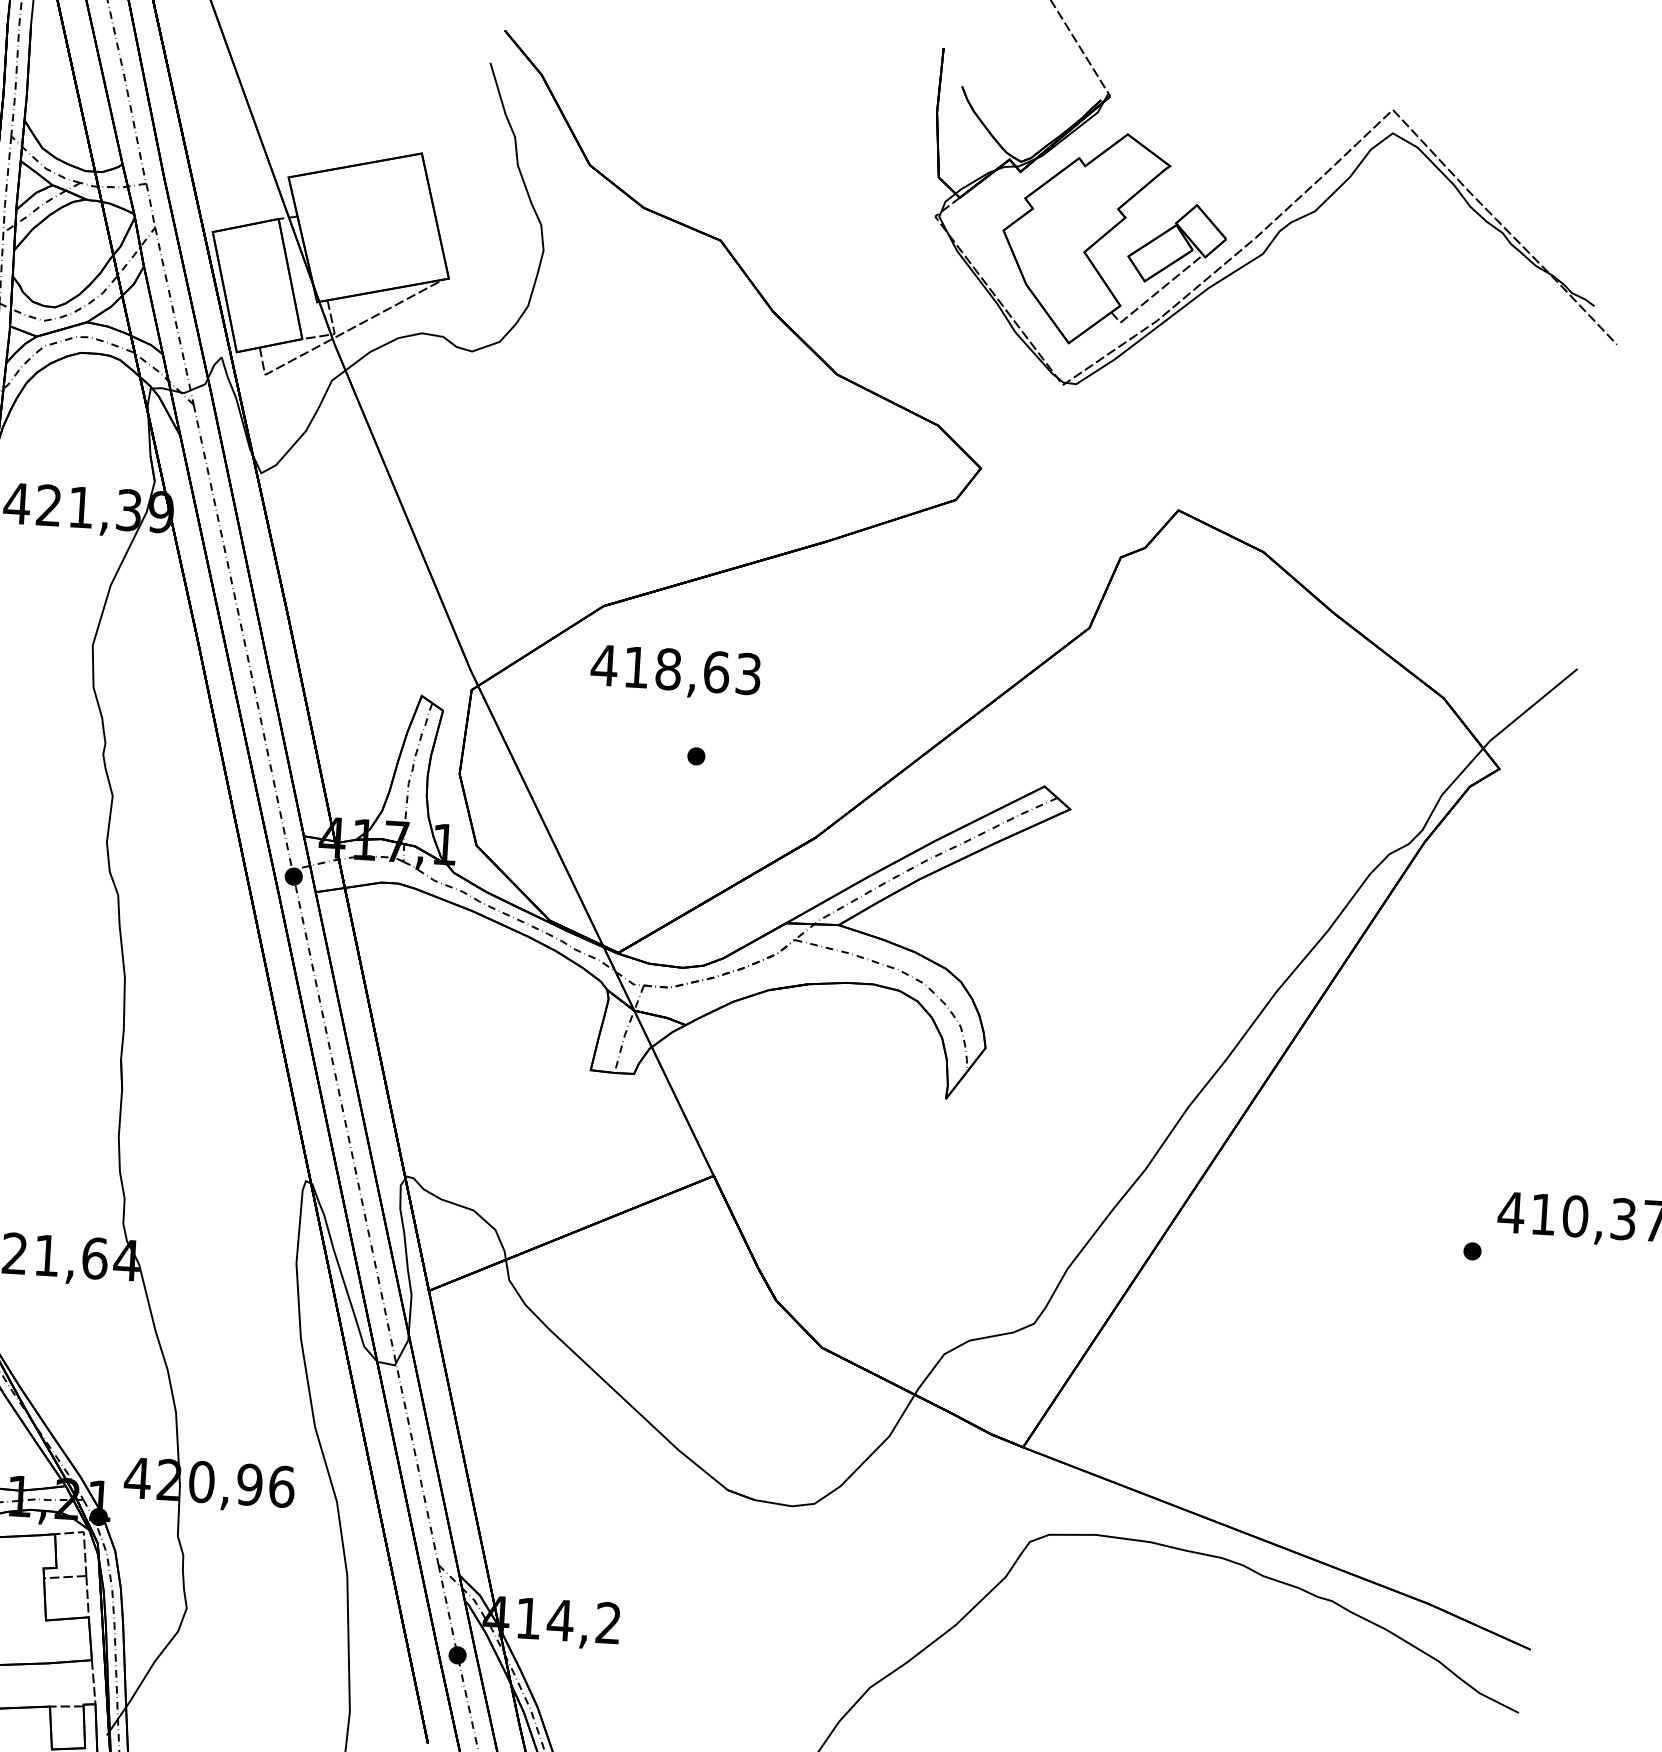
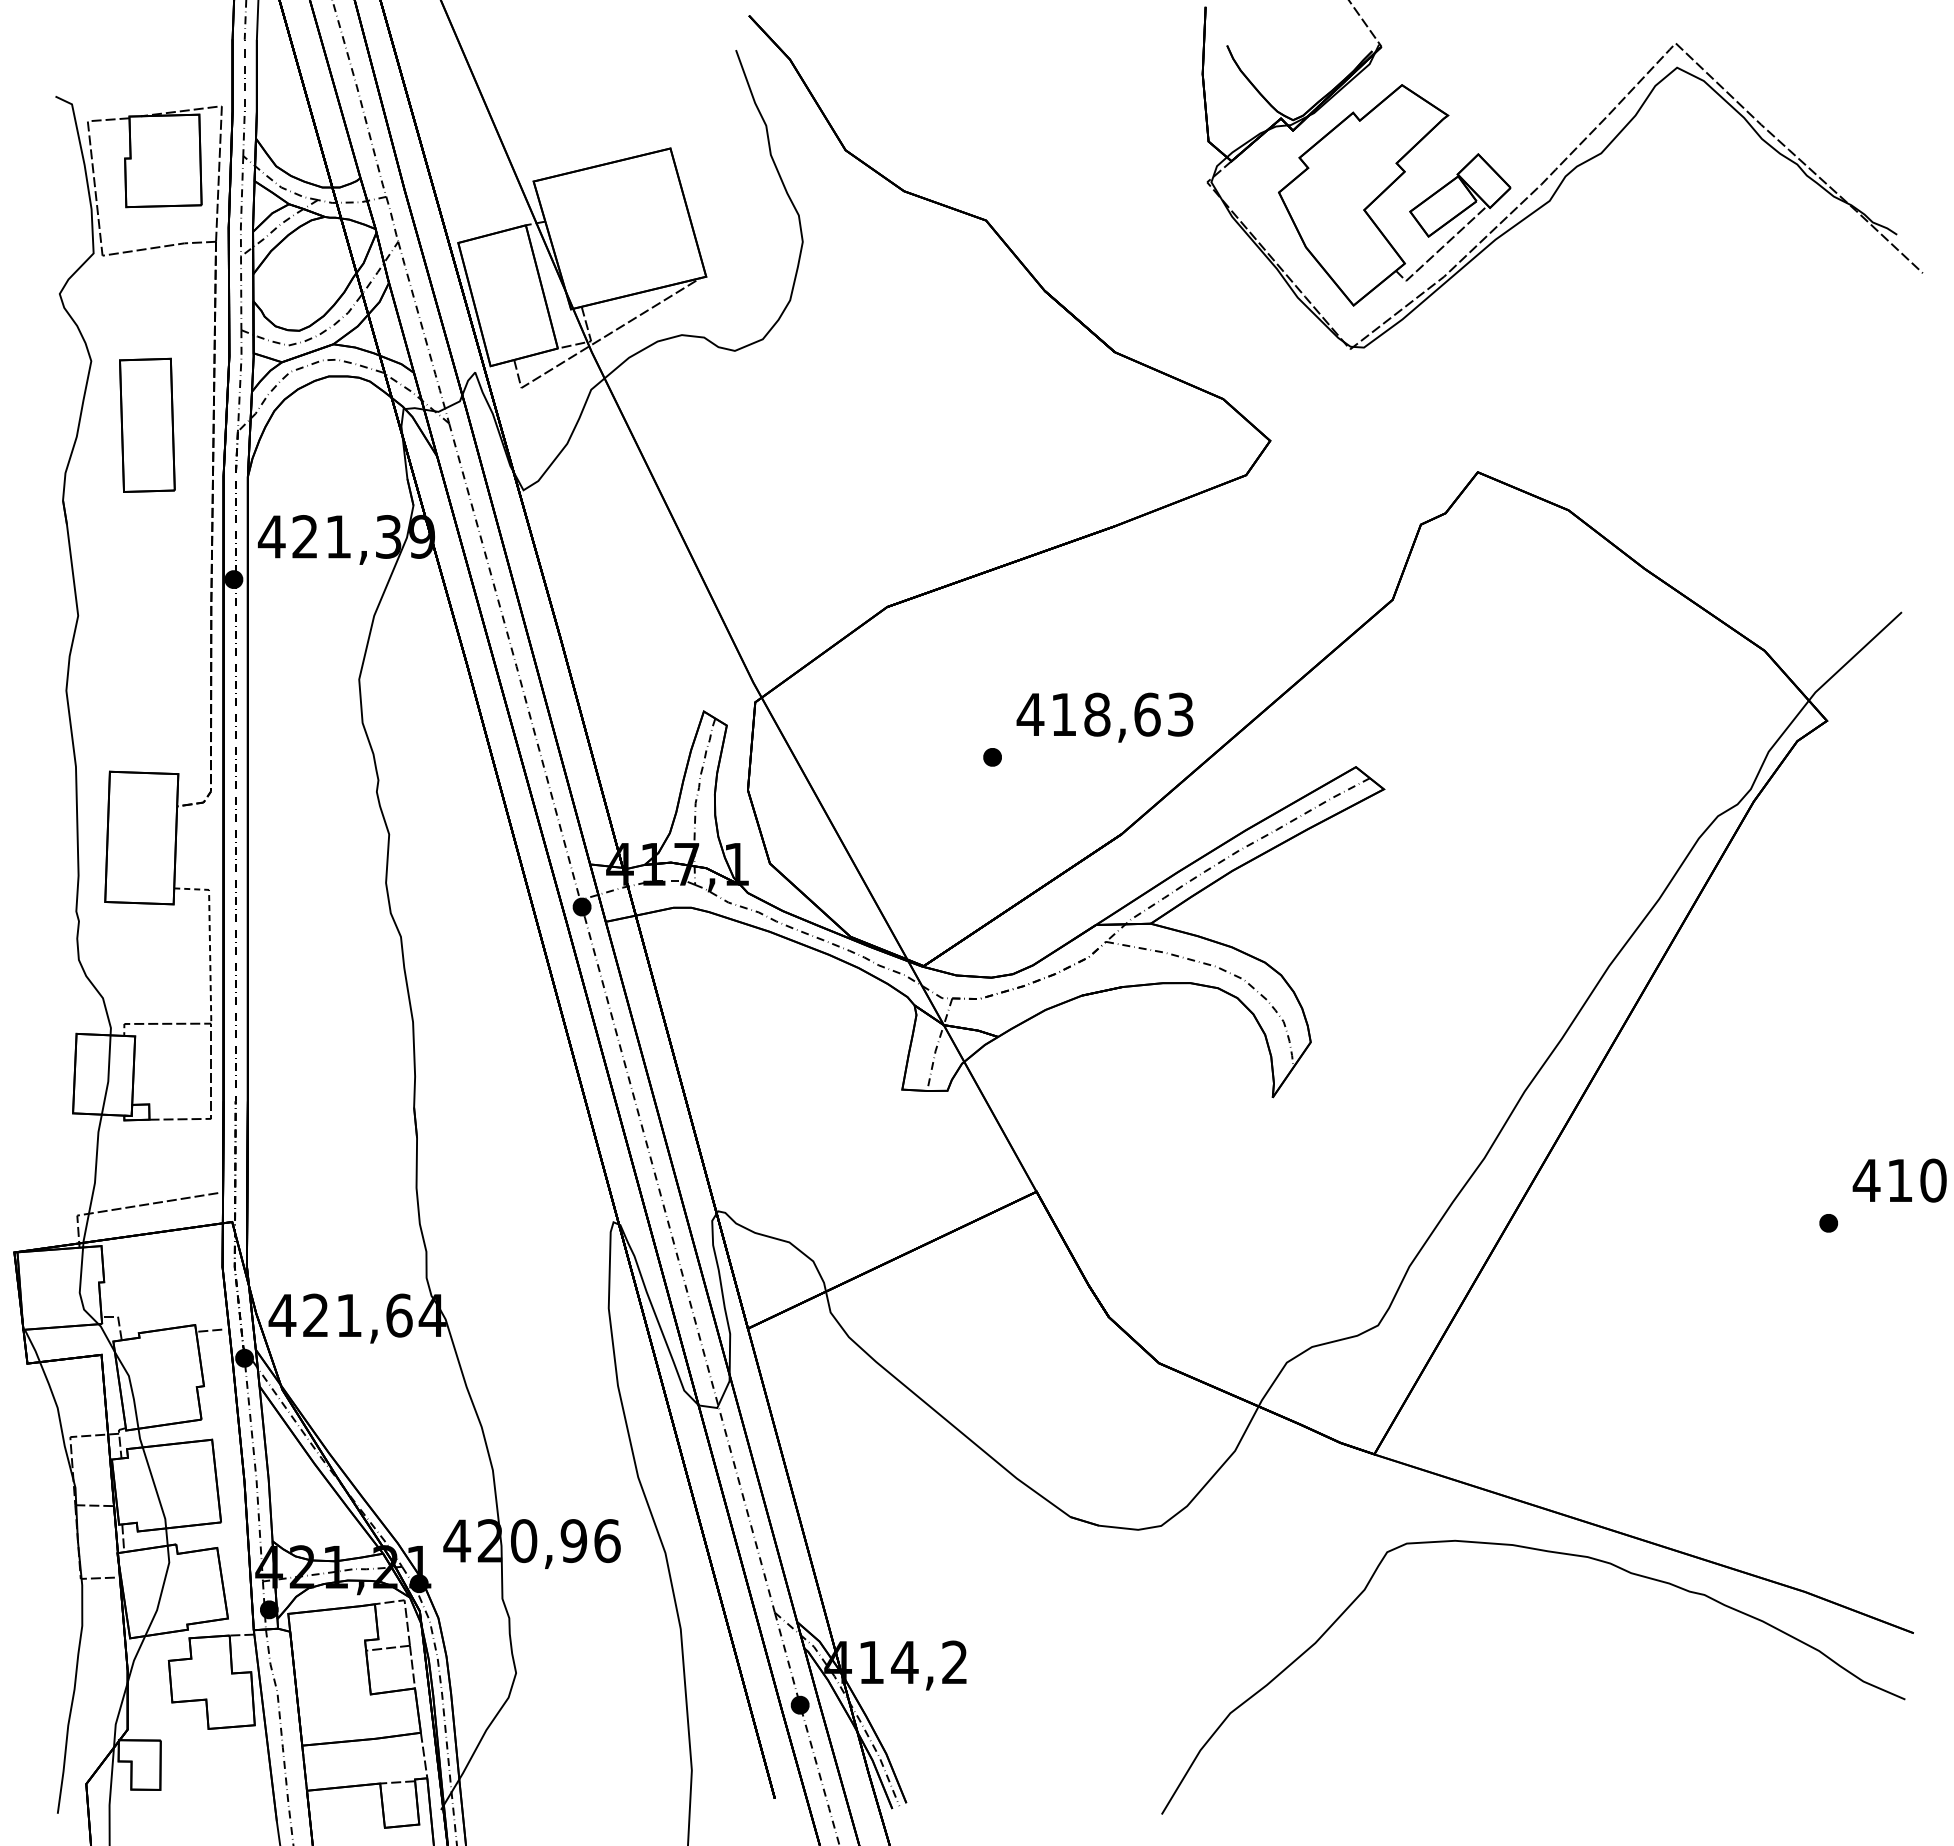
text: (675, 672) -> (1104, 717), moved

